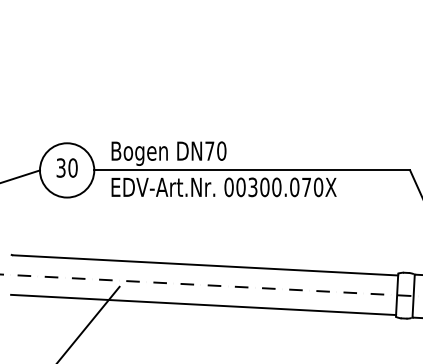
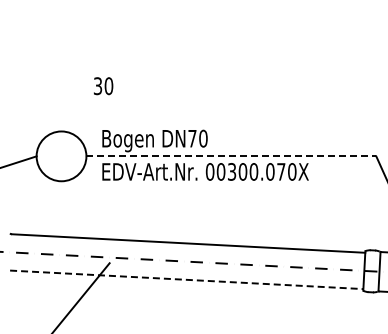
text: (67, 168) -> (103, 86), moved
line: (252, 170) -> (231, 156), solid -> dashed
line: (203, 304) -> (186, 279), solid -> dashed

